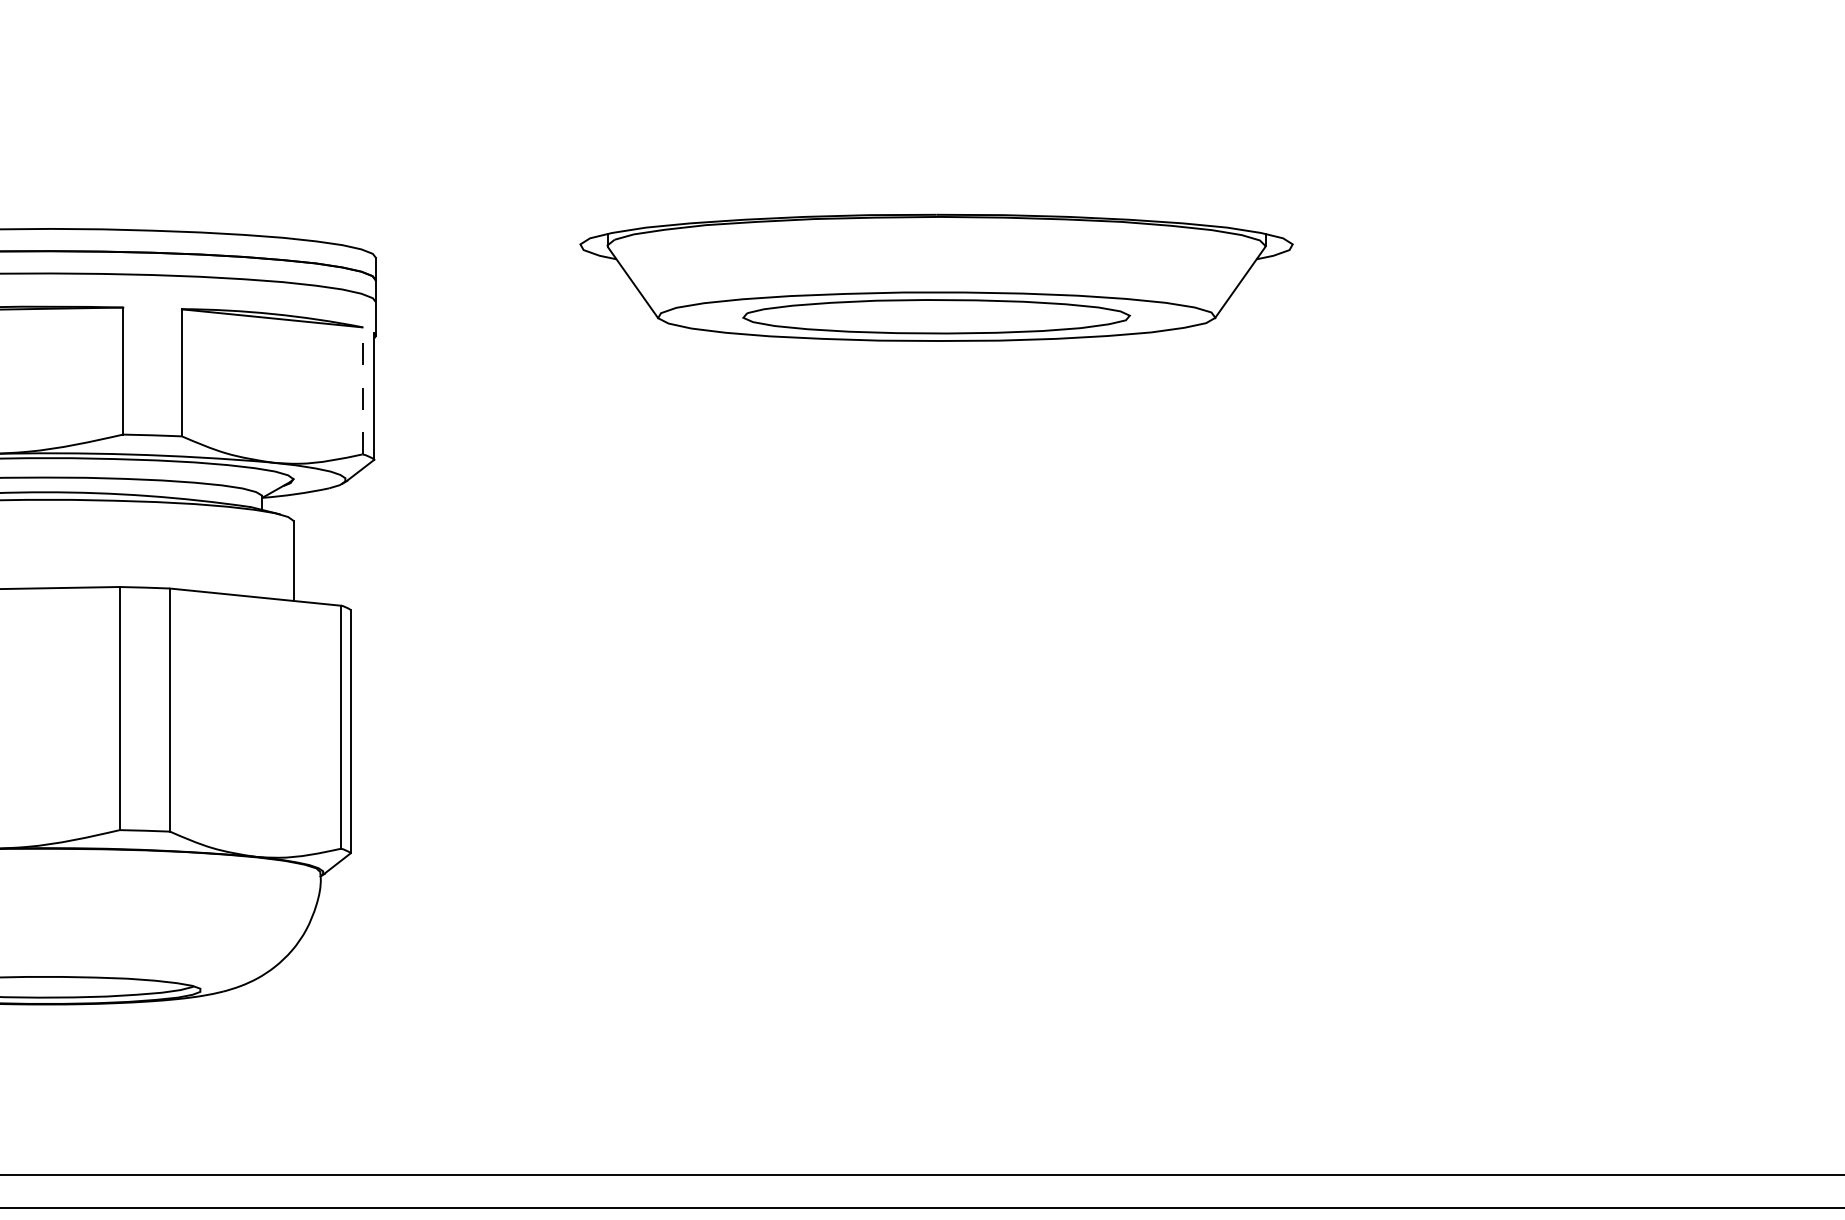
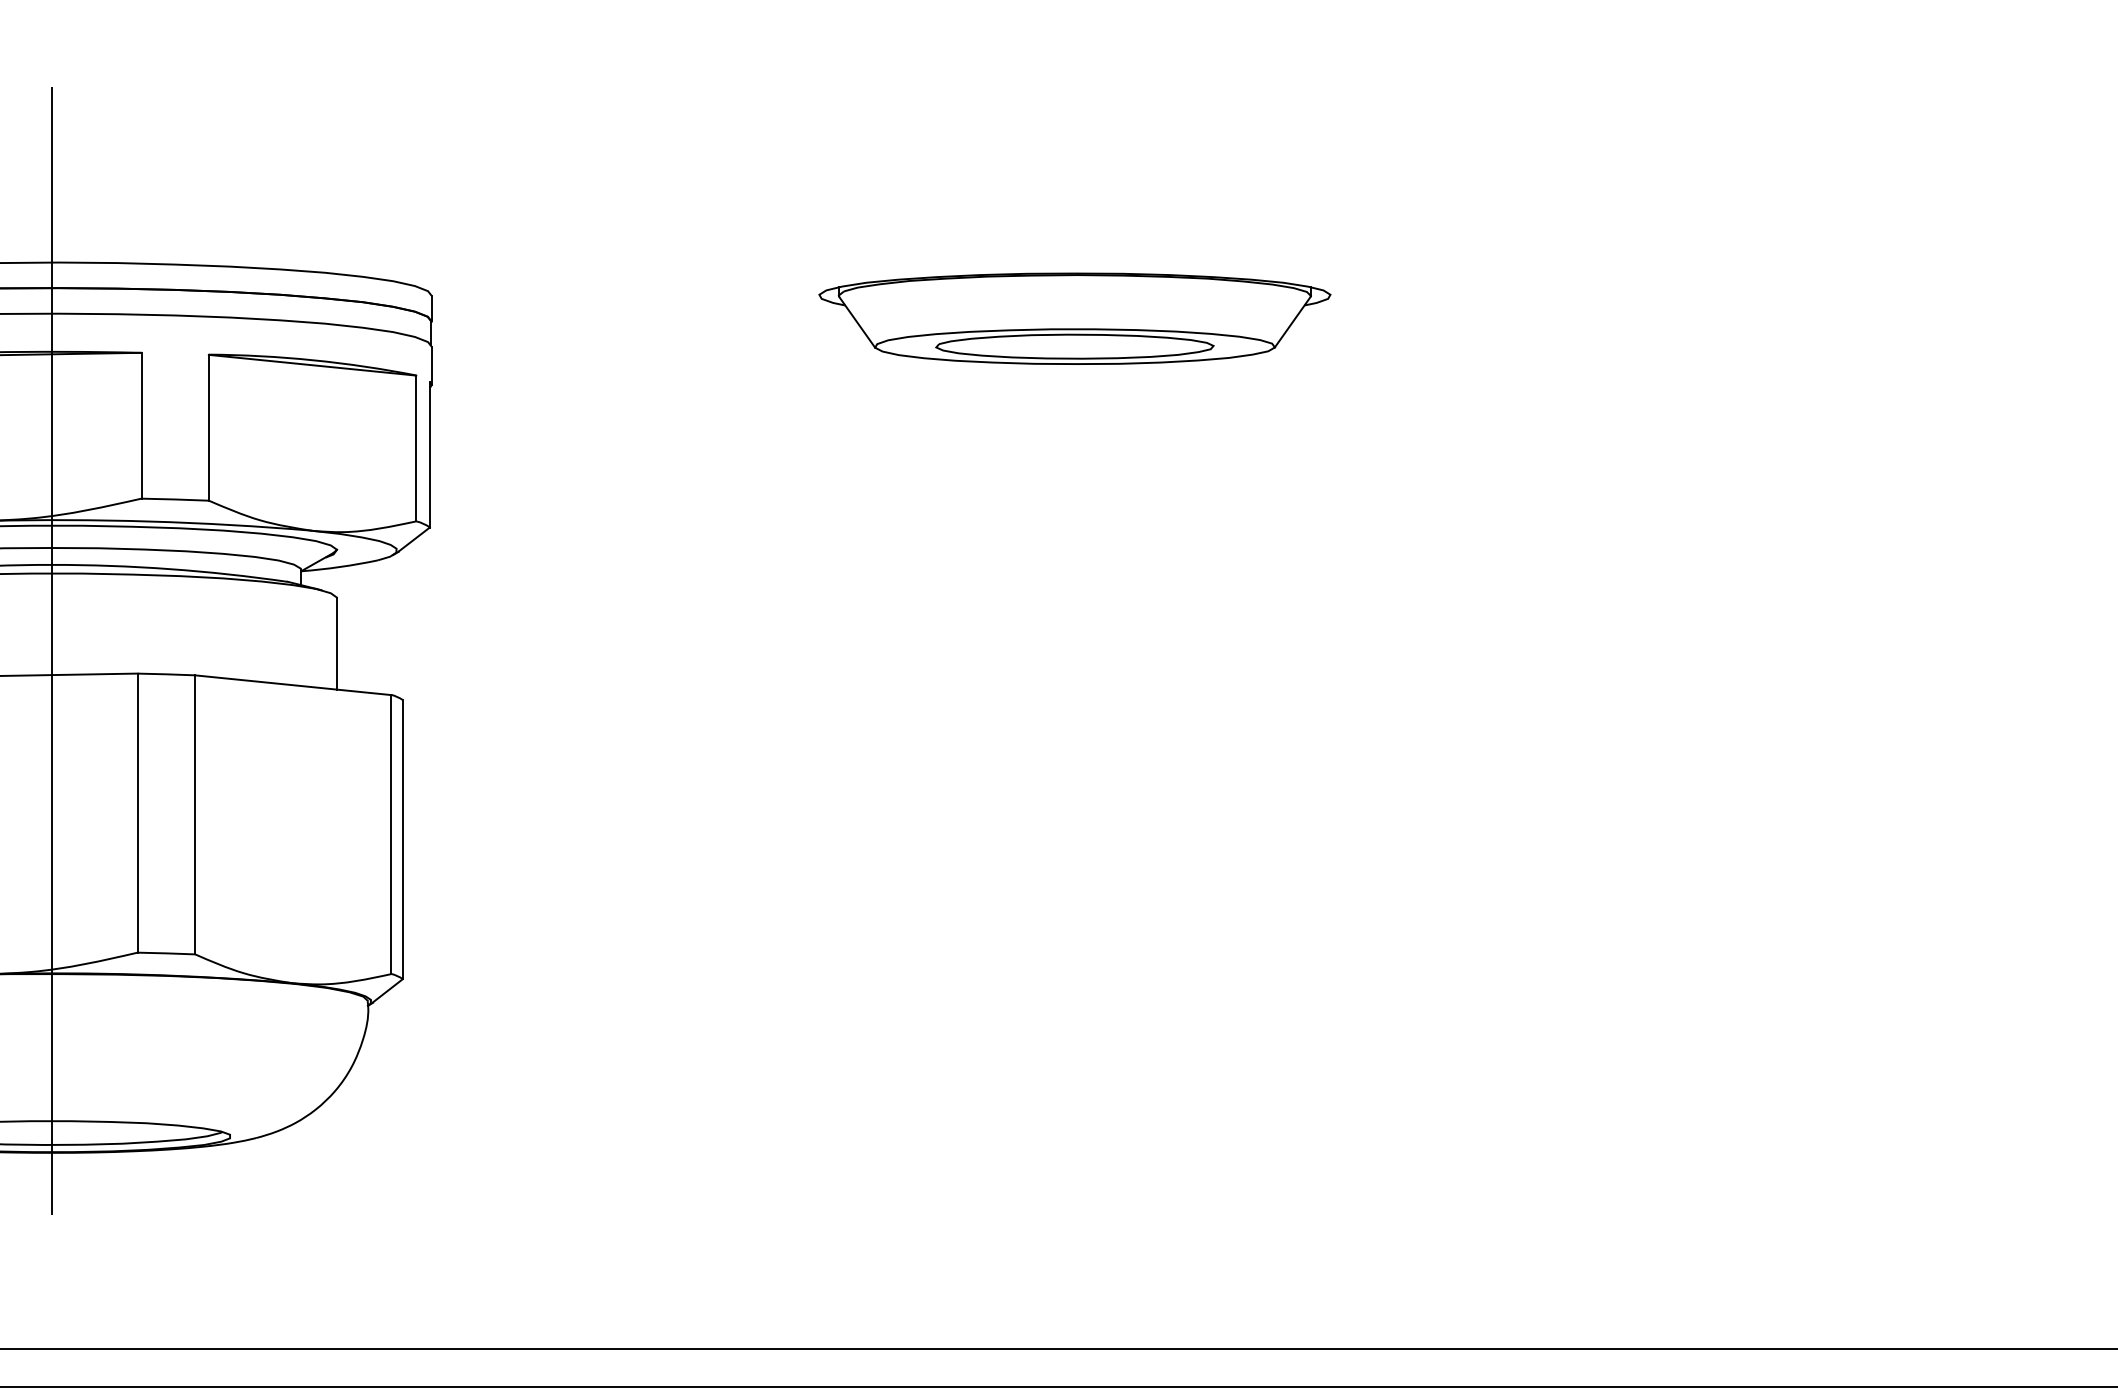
part: (935, 277) -> (1073, 318), size x0.62
line: (362, 390) -> (416, 448), dashed -> solid
line: (45, 566) -> (52, 650), added

